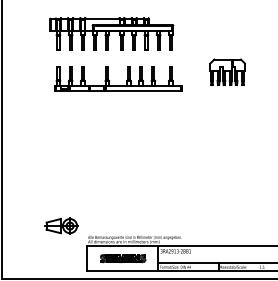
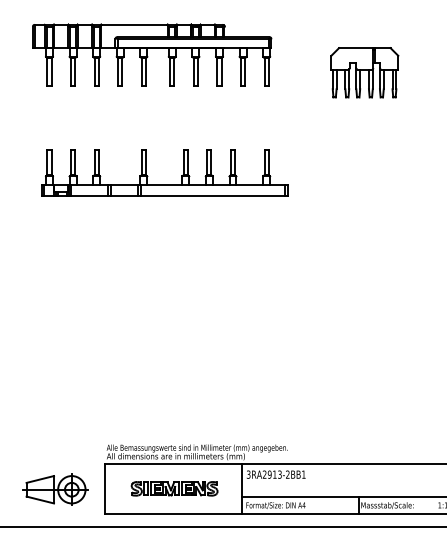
part: (227, 71) -> (364, 71), moved
part: (118, 85) -> (165, 185), moved
part: (61, 225) -> (55, 488), moved

